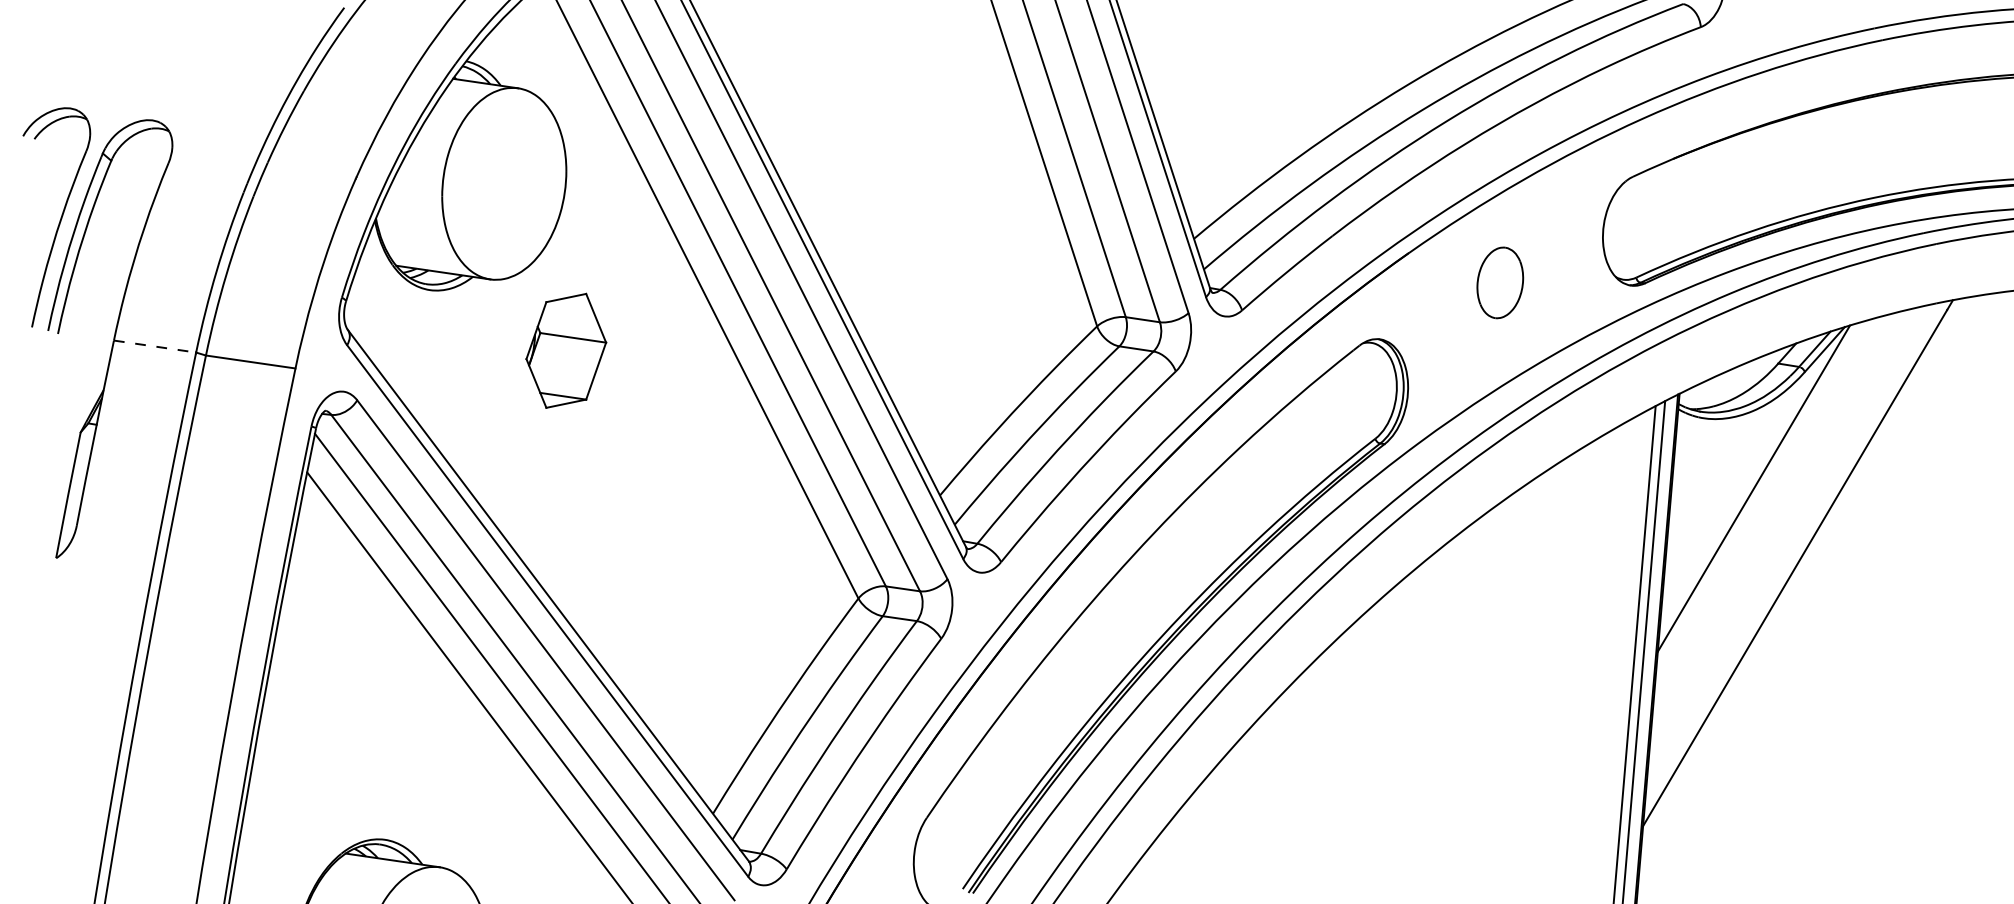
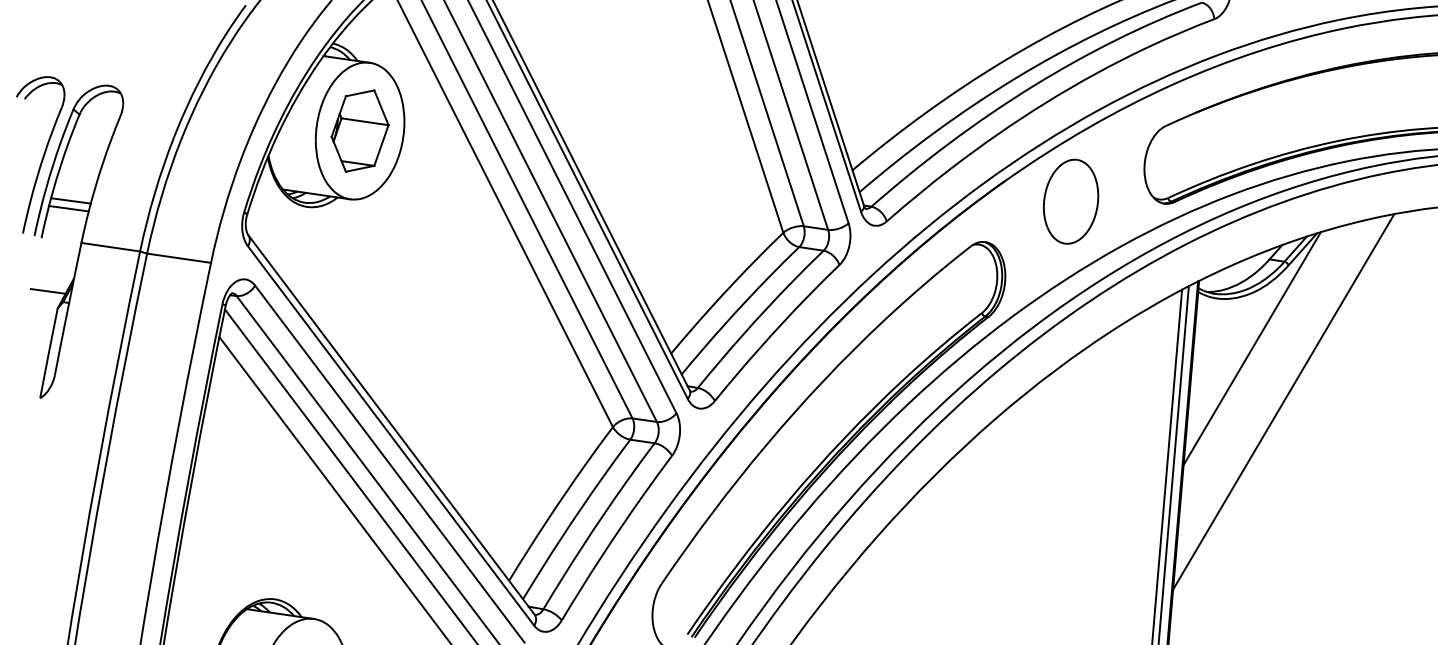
line: (99, 281) -> (71, 200), added
part: (1500, 282) -> (1071, 201), size x1.67
line: (96, 292) -> (68, 208), added
line: (155, 346) -> (111, 247), dashed -> solid
part: (566, 350) -> (360, 130), moved
line: (67, 408) -> (48, 291), added

